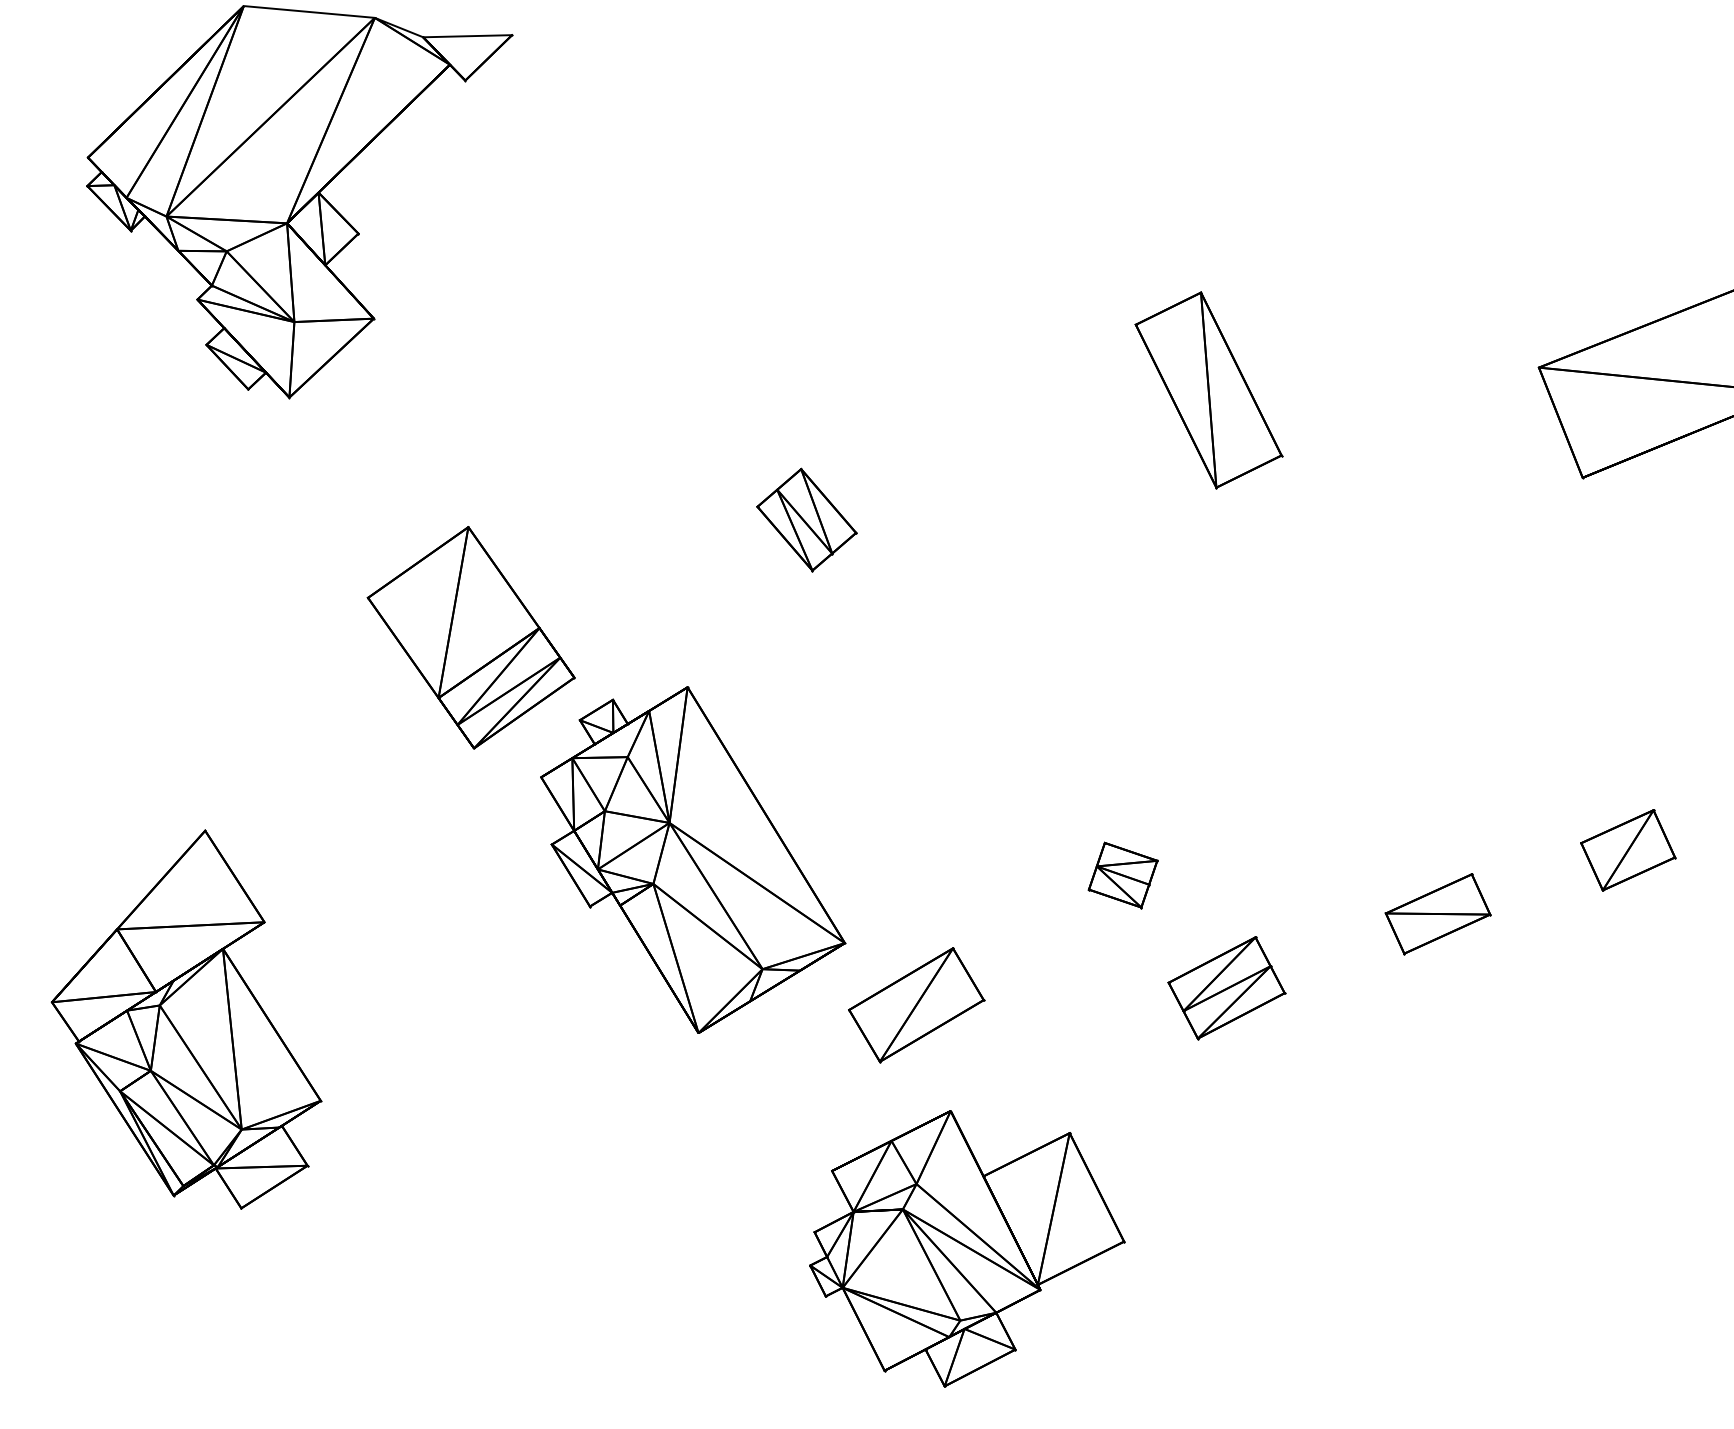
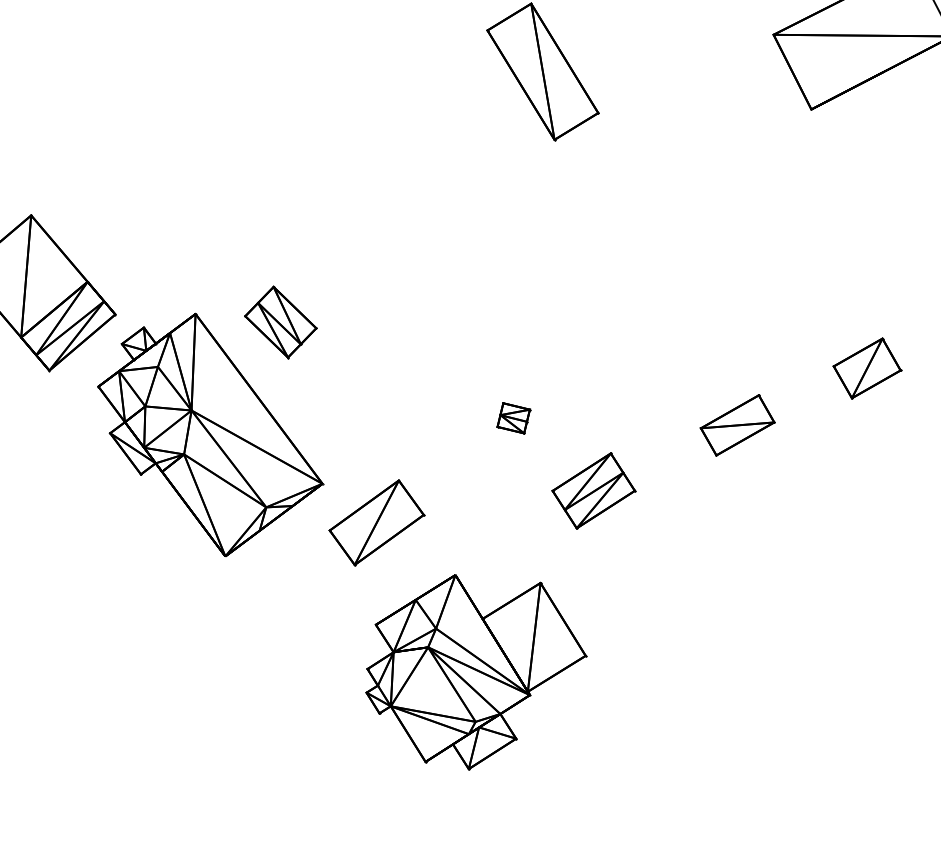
part: (806, 519) -> (280, 322), moved
part: (1122, 875) -> (513, 418), size x0.7
part: (967, 1248) -> (476, 670), moved

